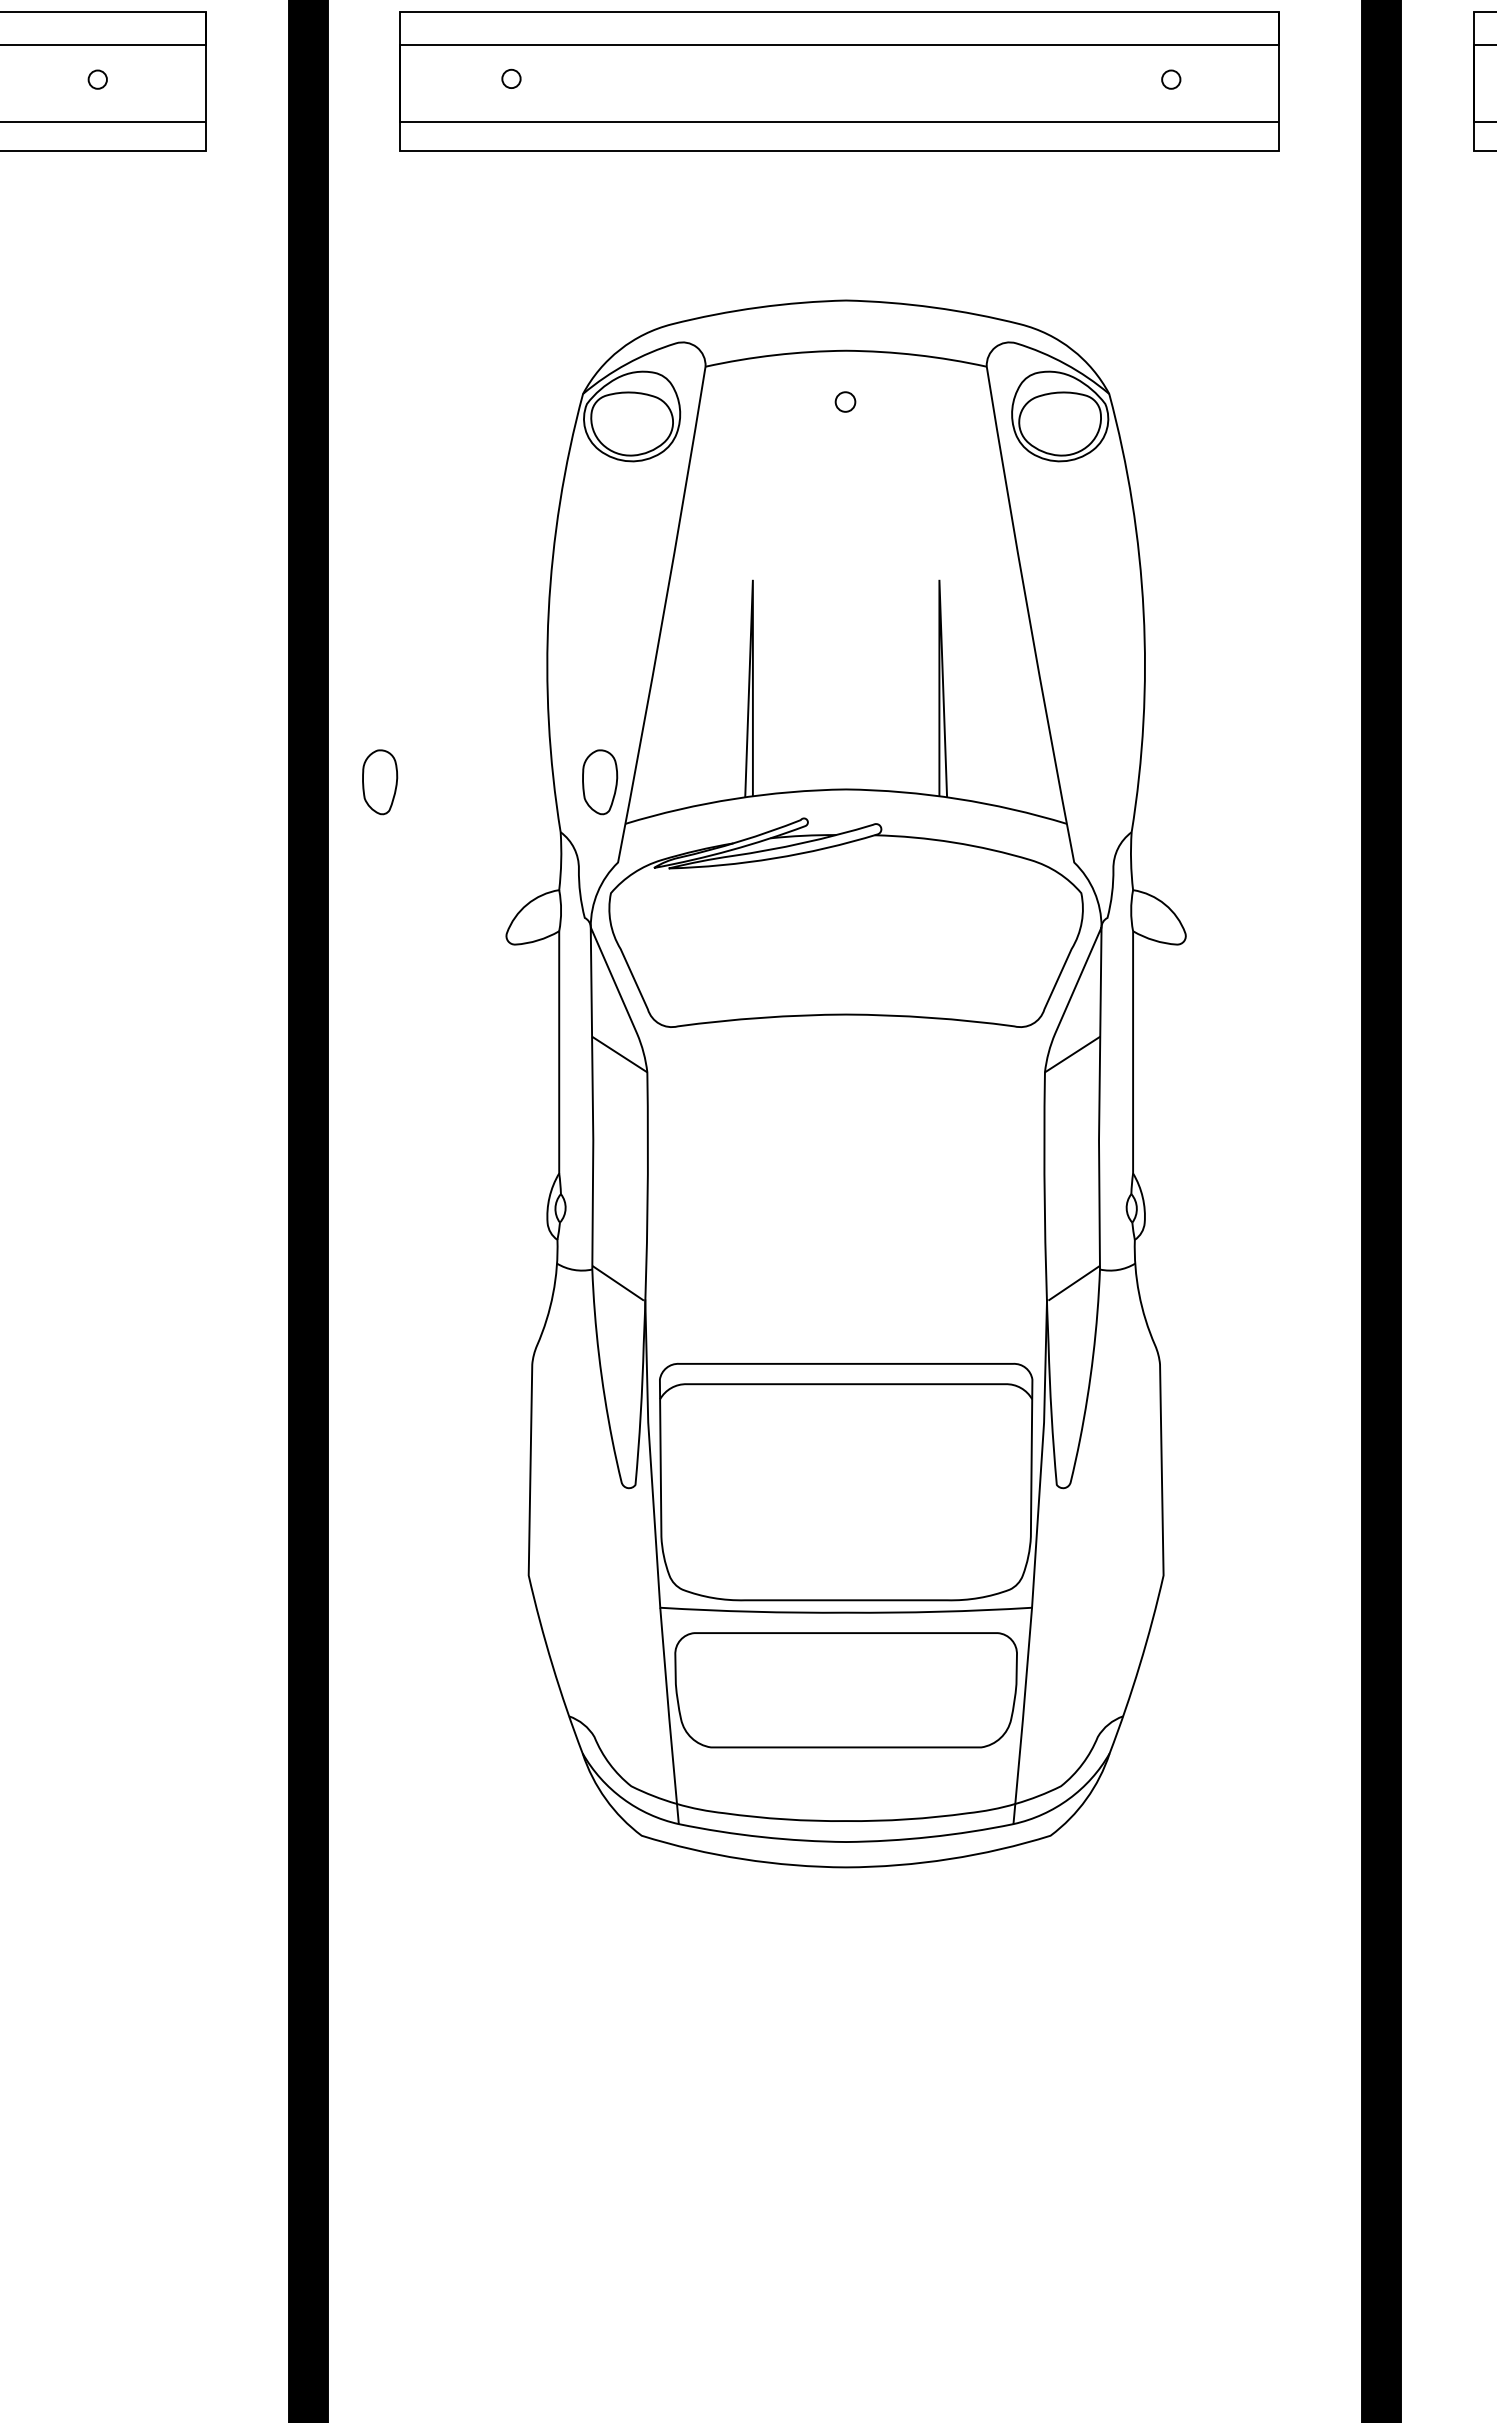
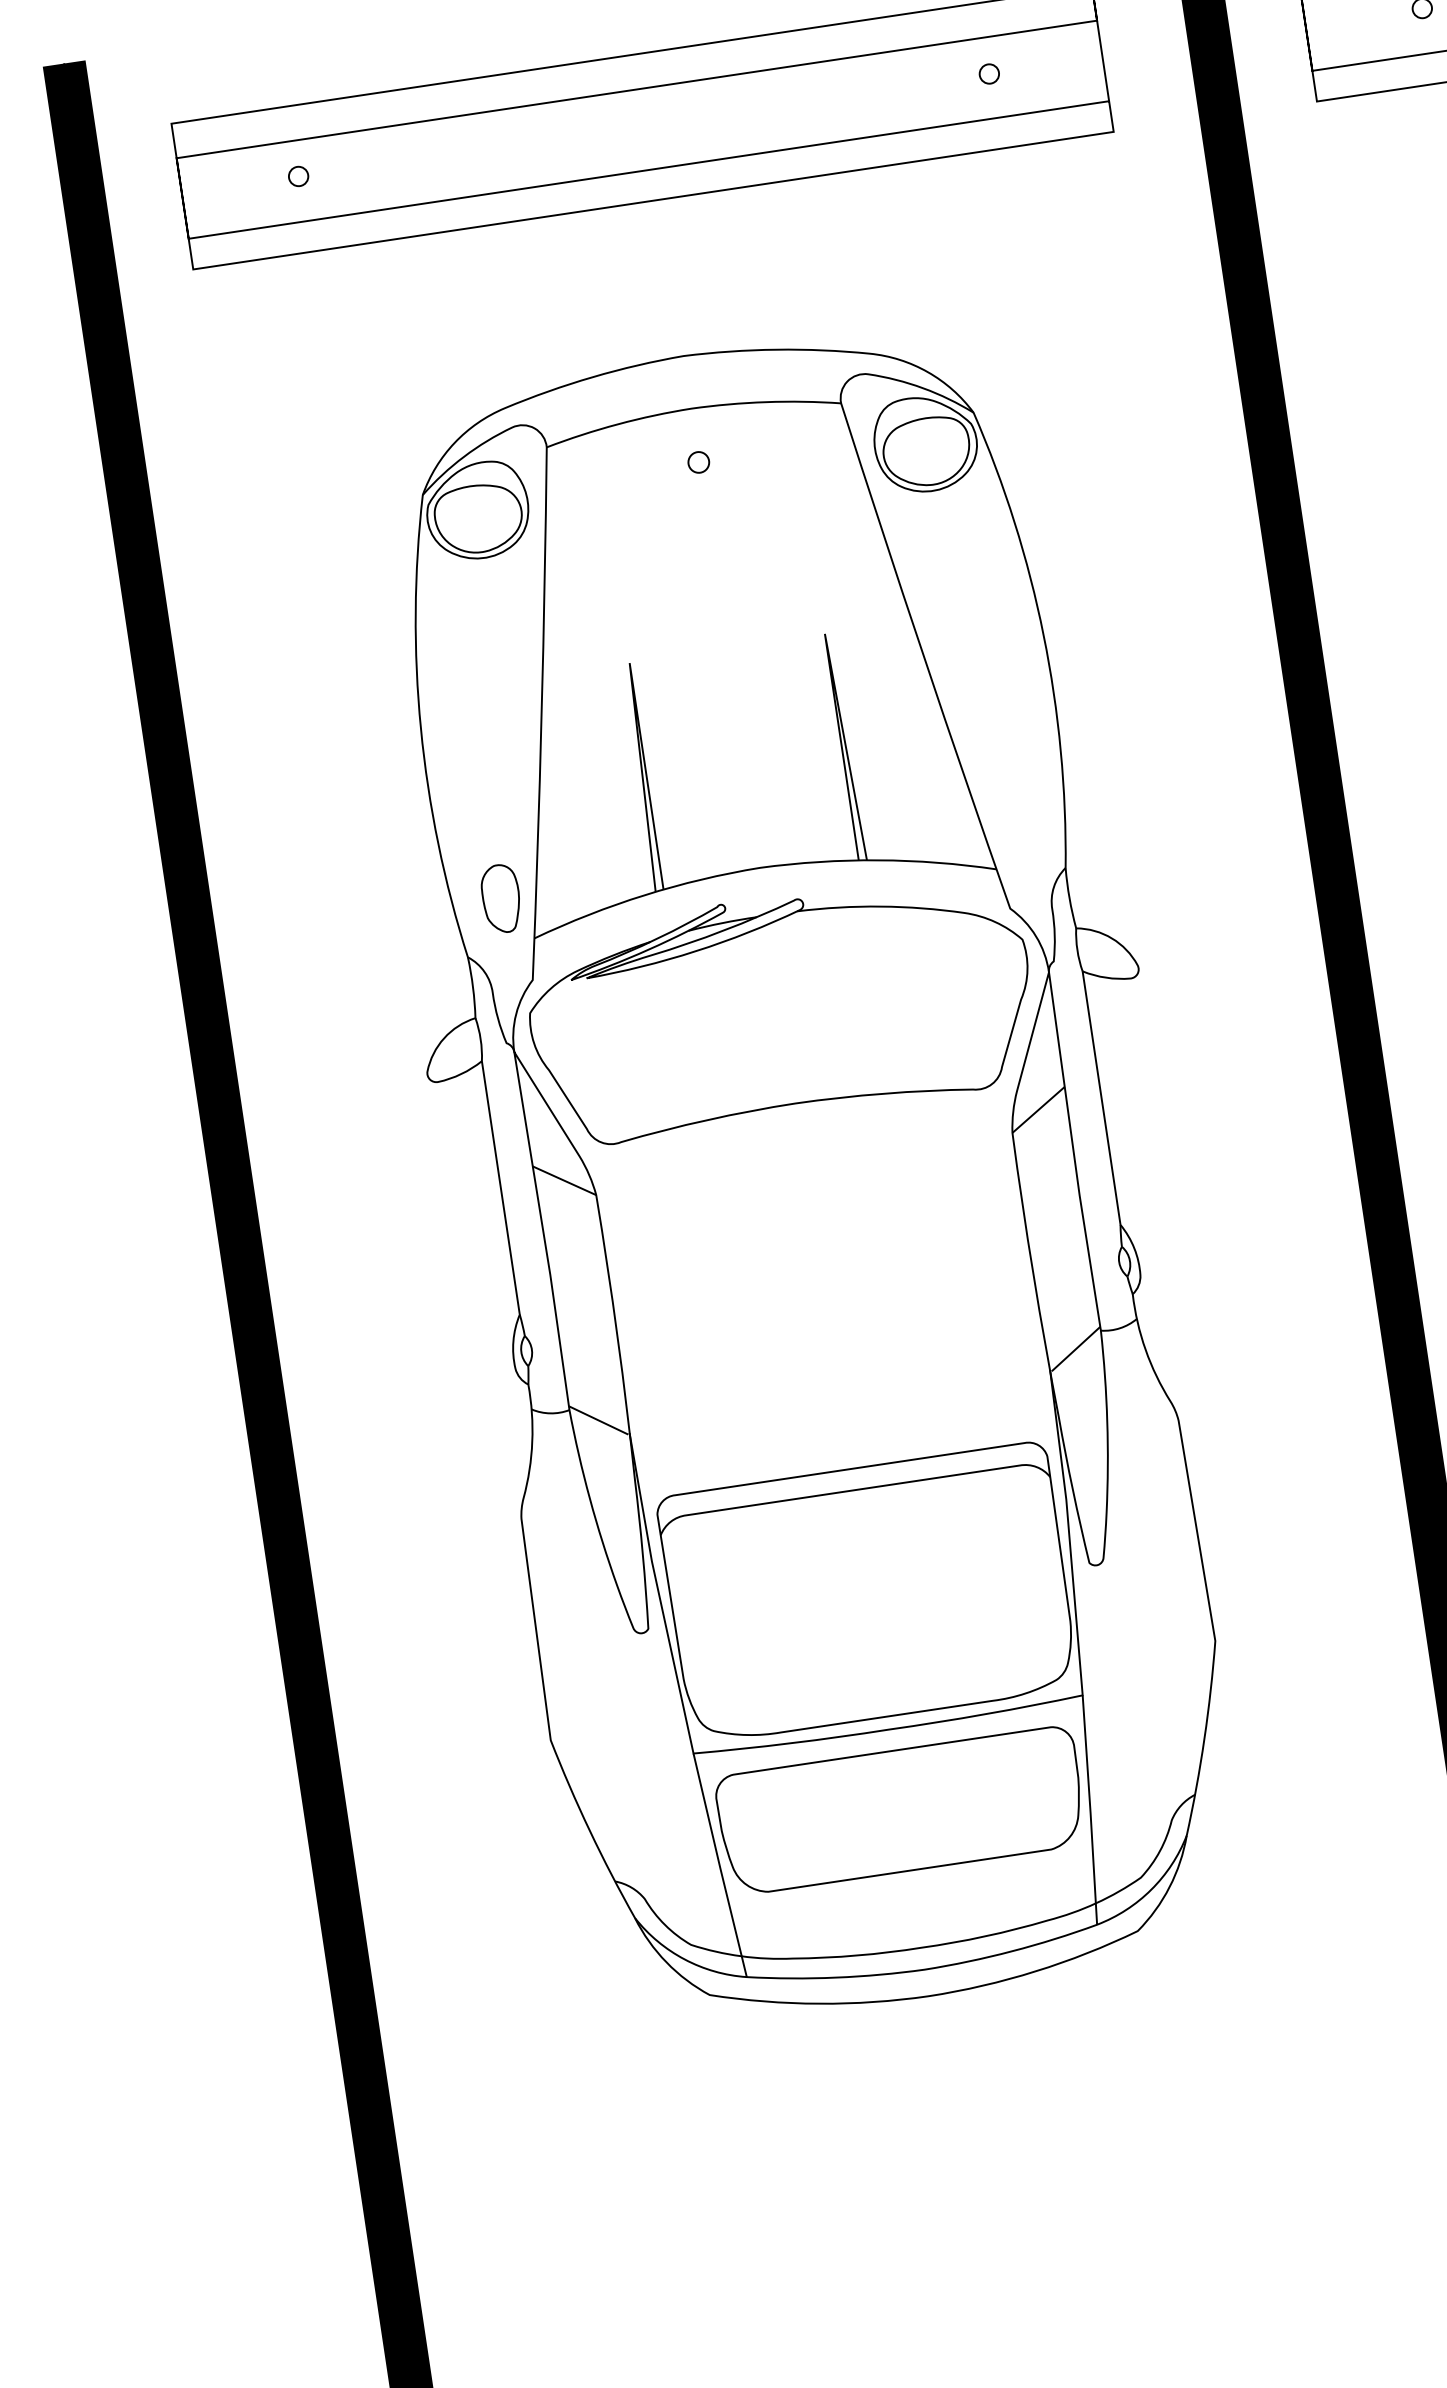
part: (380, 782) -> (271, 933), removed

